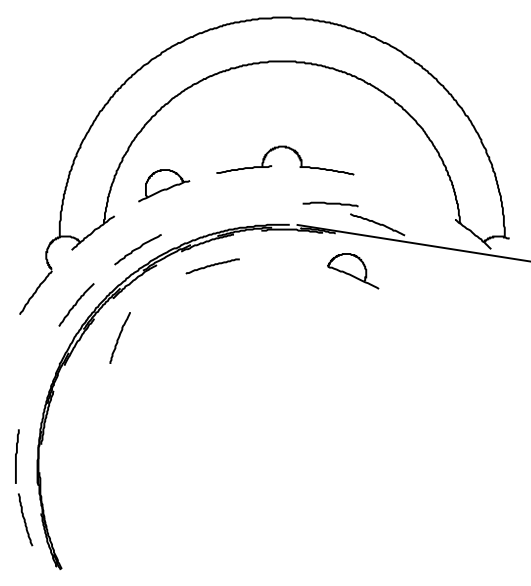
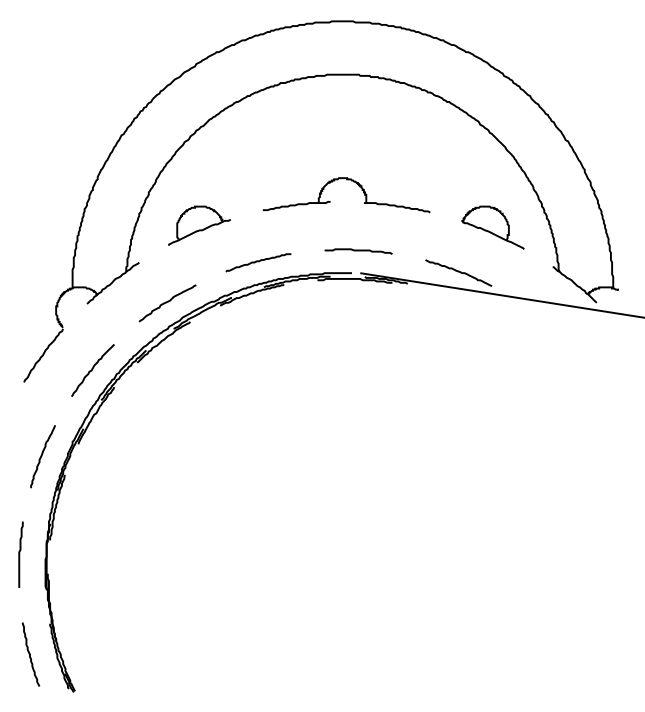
curve: (330, 204) -> (358, 251), moved
curve: (212, 266) -> (258, 262), moved
part: (352, 271) -> (492, 227), moved
curve: (119, 337) -> (42, 456), moved
curve: (25, 519) -> (30, 654), moved

